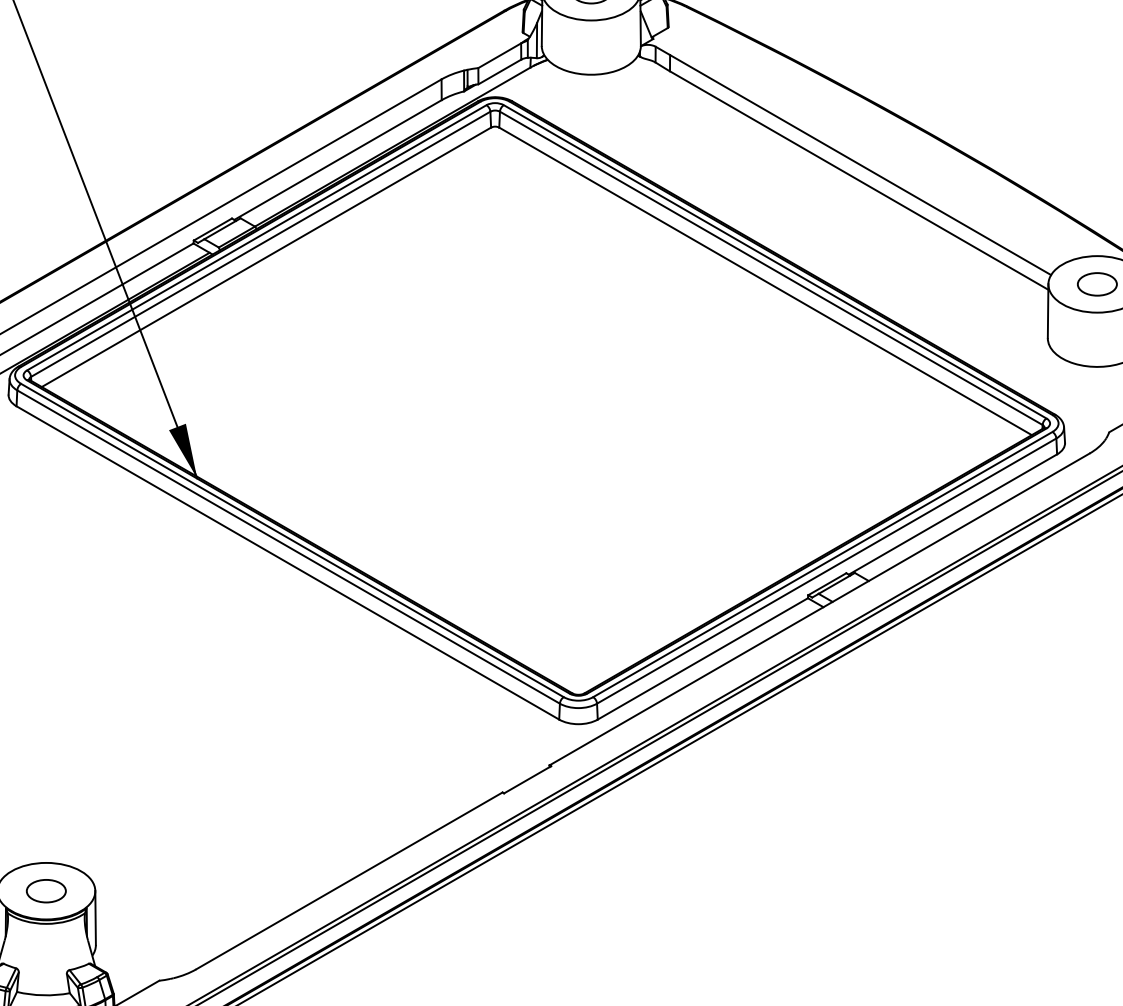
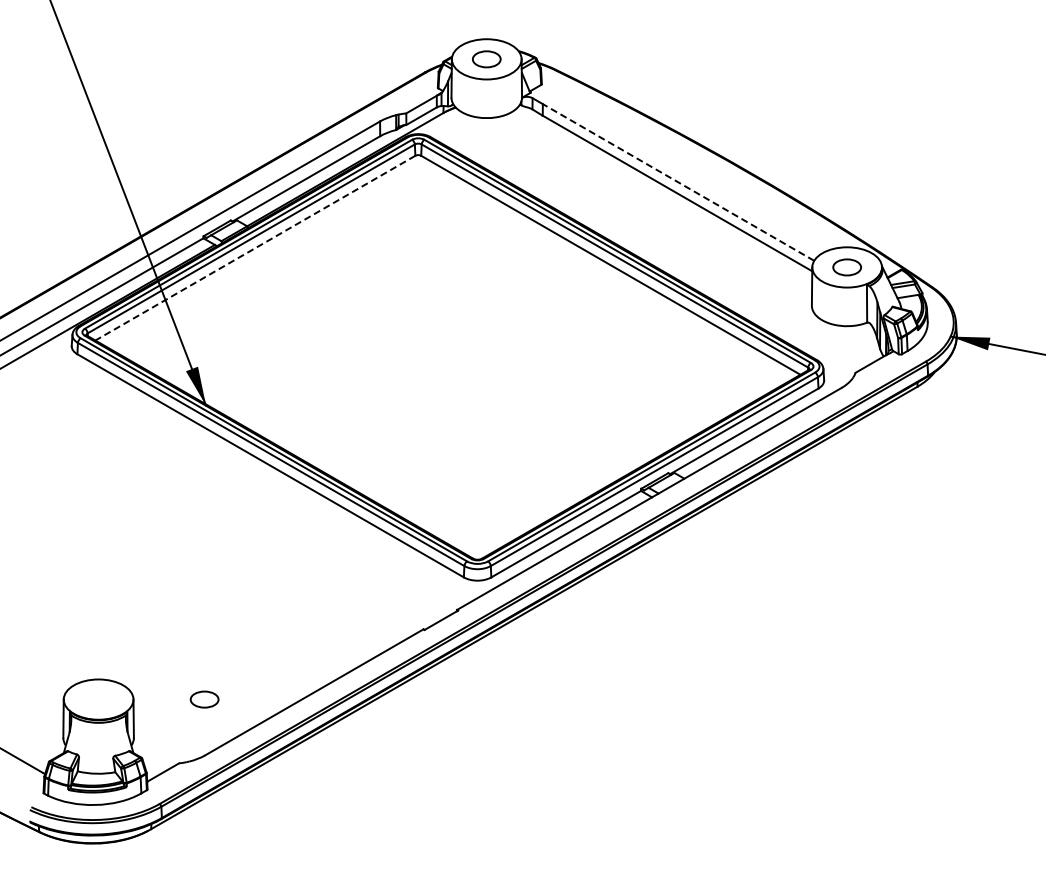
line: (860, 165) -> (678, 182), solid -> dashed
line: (266, 257) -> (255, 248), solid -> dashed
part: (46, 891) -> (204, 699), moved

